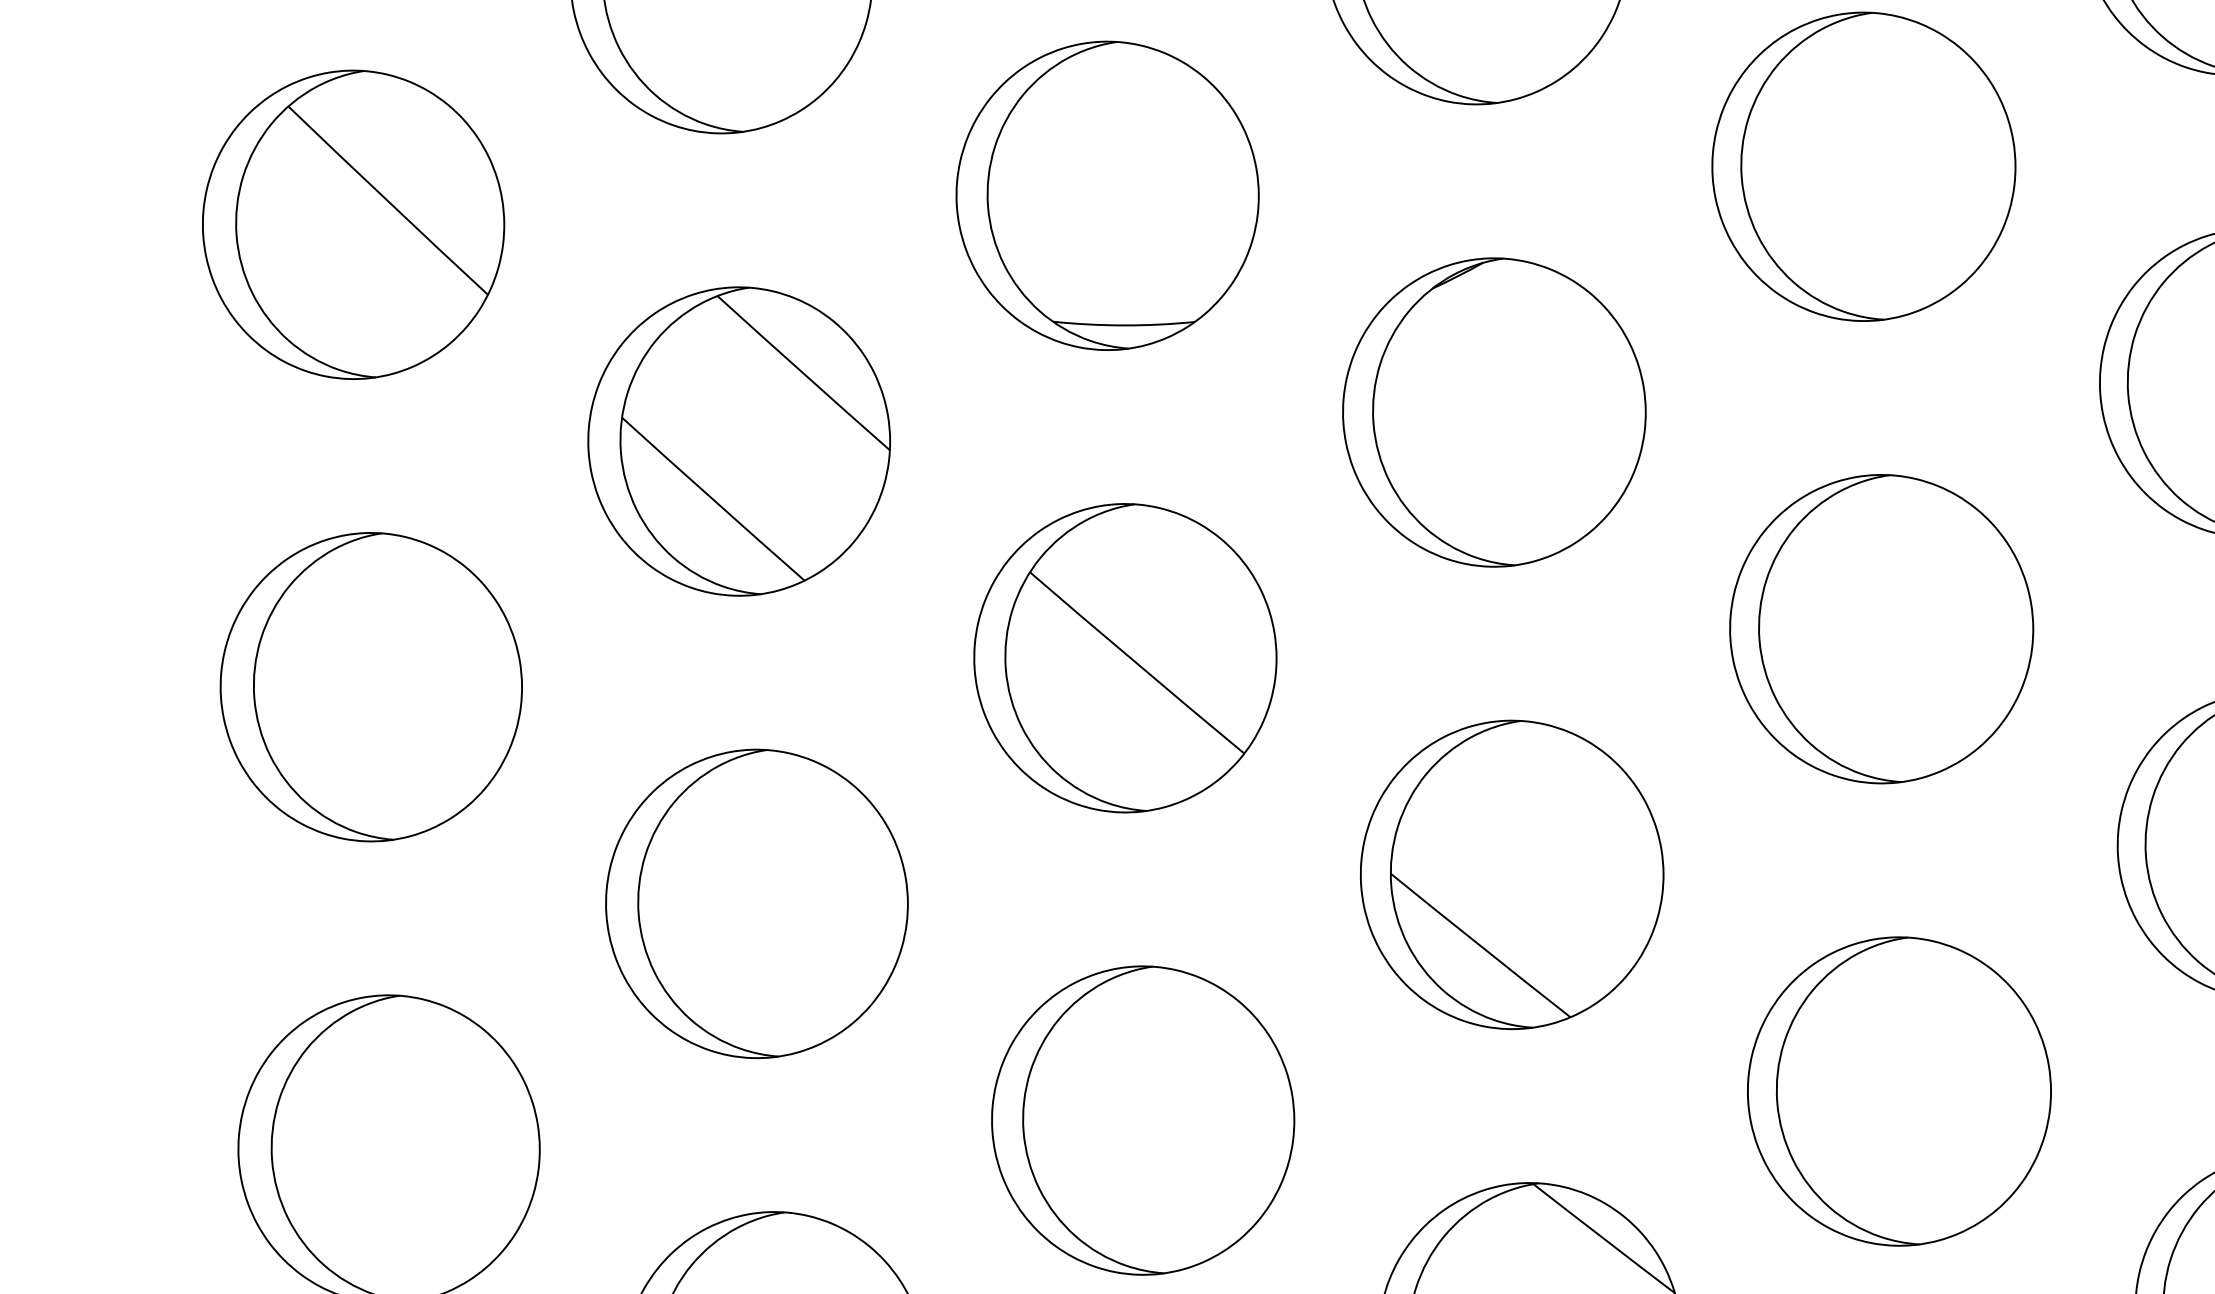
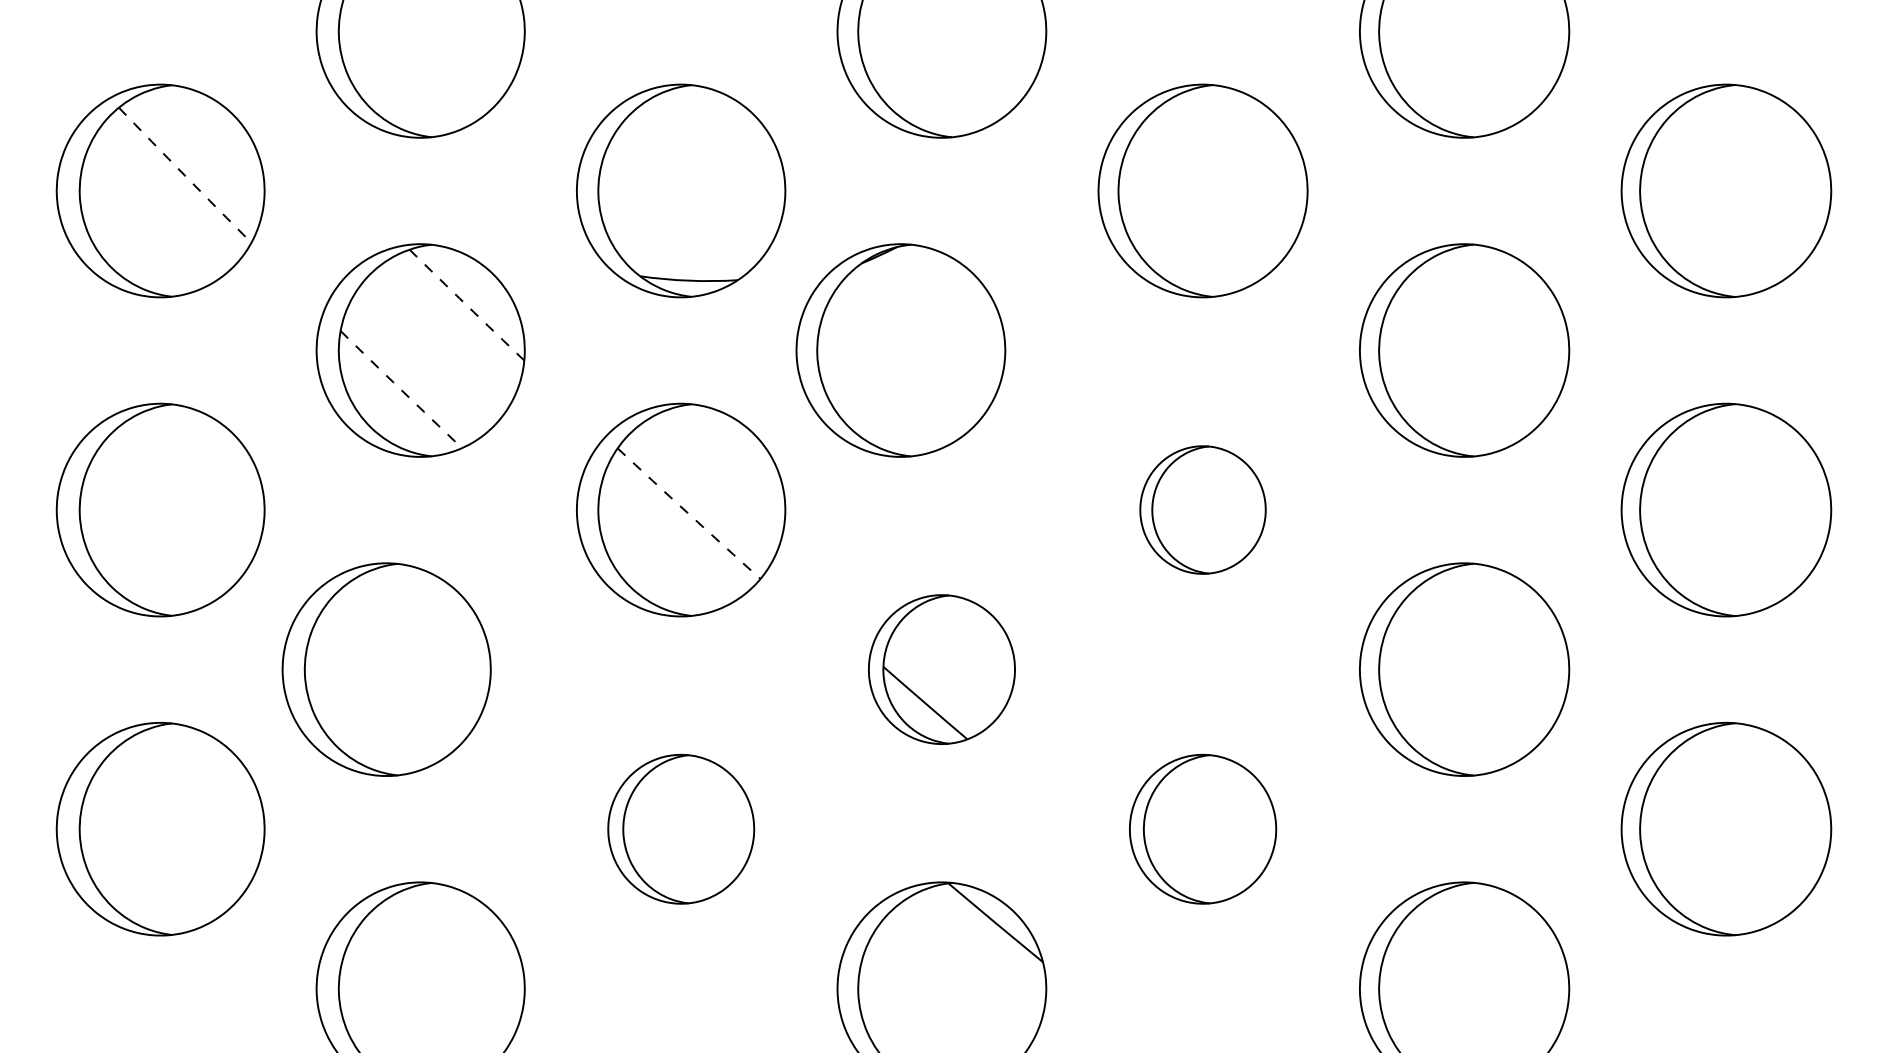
arc: (387, 201) -> (184, 175), solid -> dashed
arc: (803, 373) -> (466, 305), solid -> dashed
part: (1493, 412) -> (900, 350), moved
arc: (713, 499) -> (401, 389), solid -> dashed
part: (1880, 628) -> (1202, 509), size x0.6
arc: (1136, 662) -> (688, 513), solid -> dashed
part: (1511, 874) -> (941, 669), size x0.7
part: (756, 903) -> (386, 669), moved
part: (1898, 1091) -> (1202, 829), size x0.7
part: (1143, 1120) -> (681, 829), size x0.7

